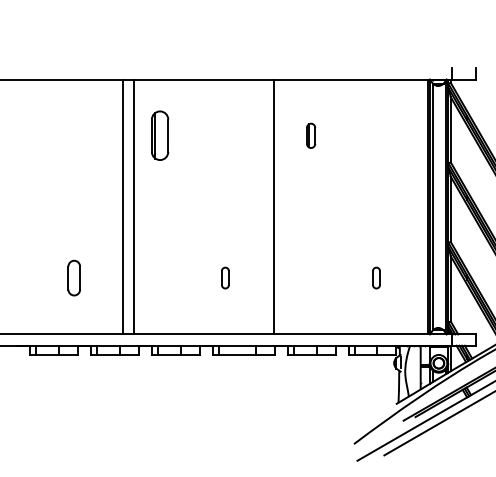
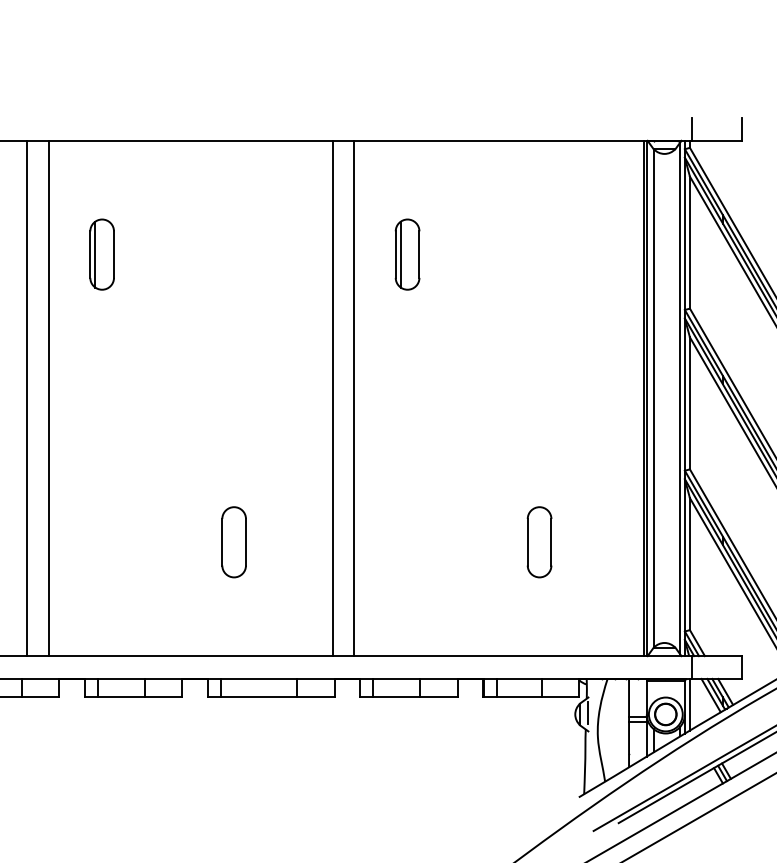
part: (159, 135) -> (101, 253), size x0.71
part: (310, 135) -> (406, 253), size x1.43
line: (284, 206) -> (353, 397), added
part: (225, 277) -> (234, 541), size x1.67
part: (376, 277) -> (539, 541), size x1.67

